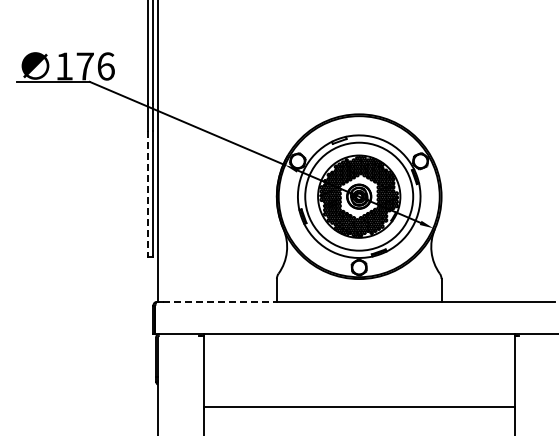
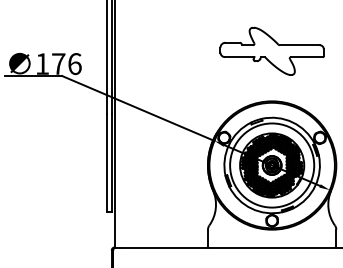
part: (359, 50) -> (272, 51), added
line: (147, 193) -> (107, 163), dashed -> solid
line: (220, 301) -> (164, 247), dashed -> solid

